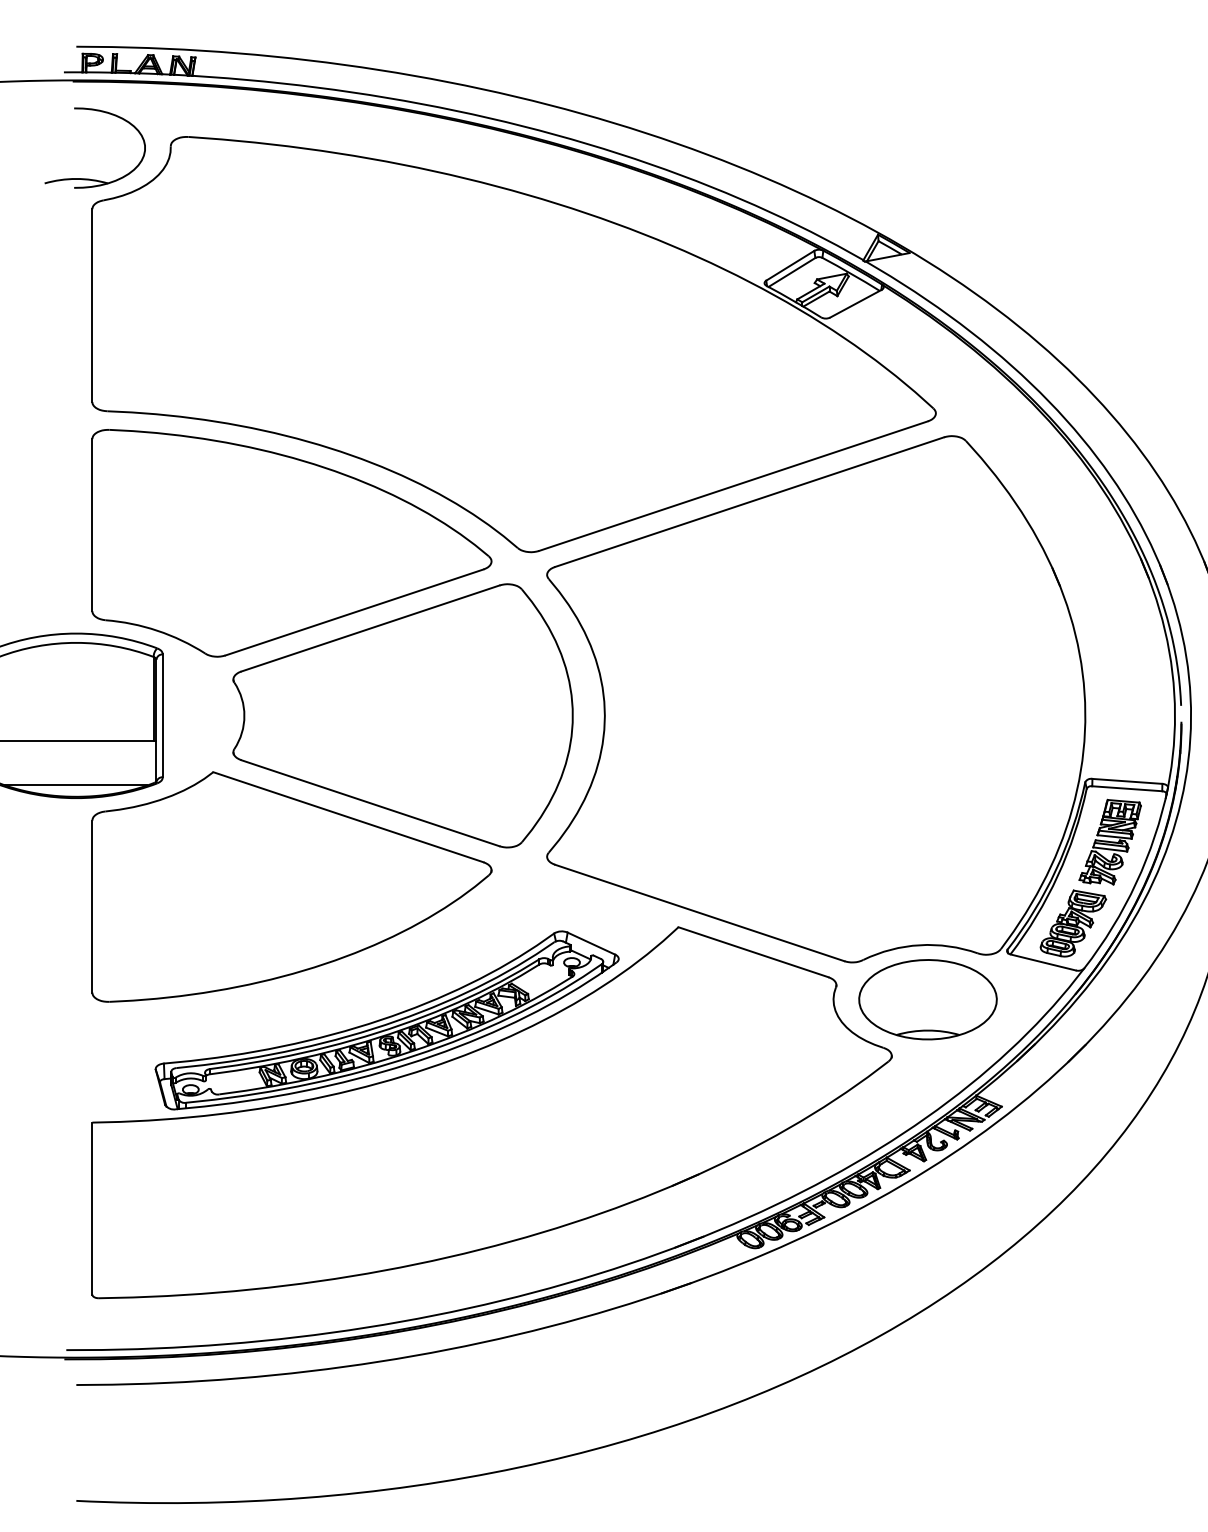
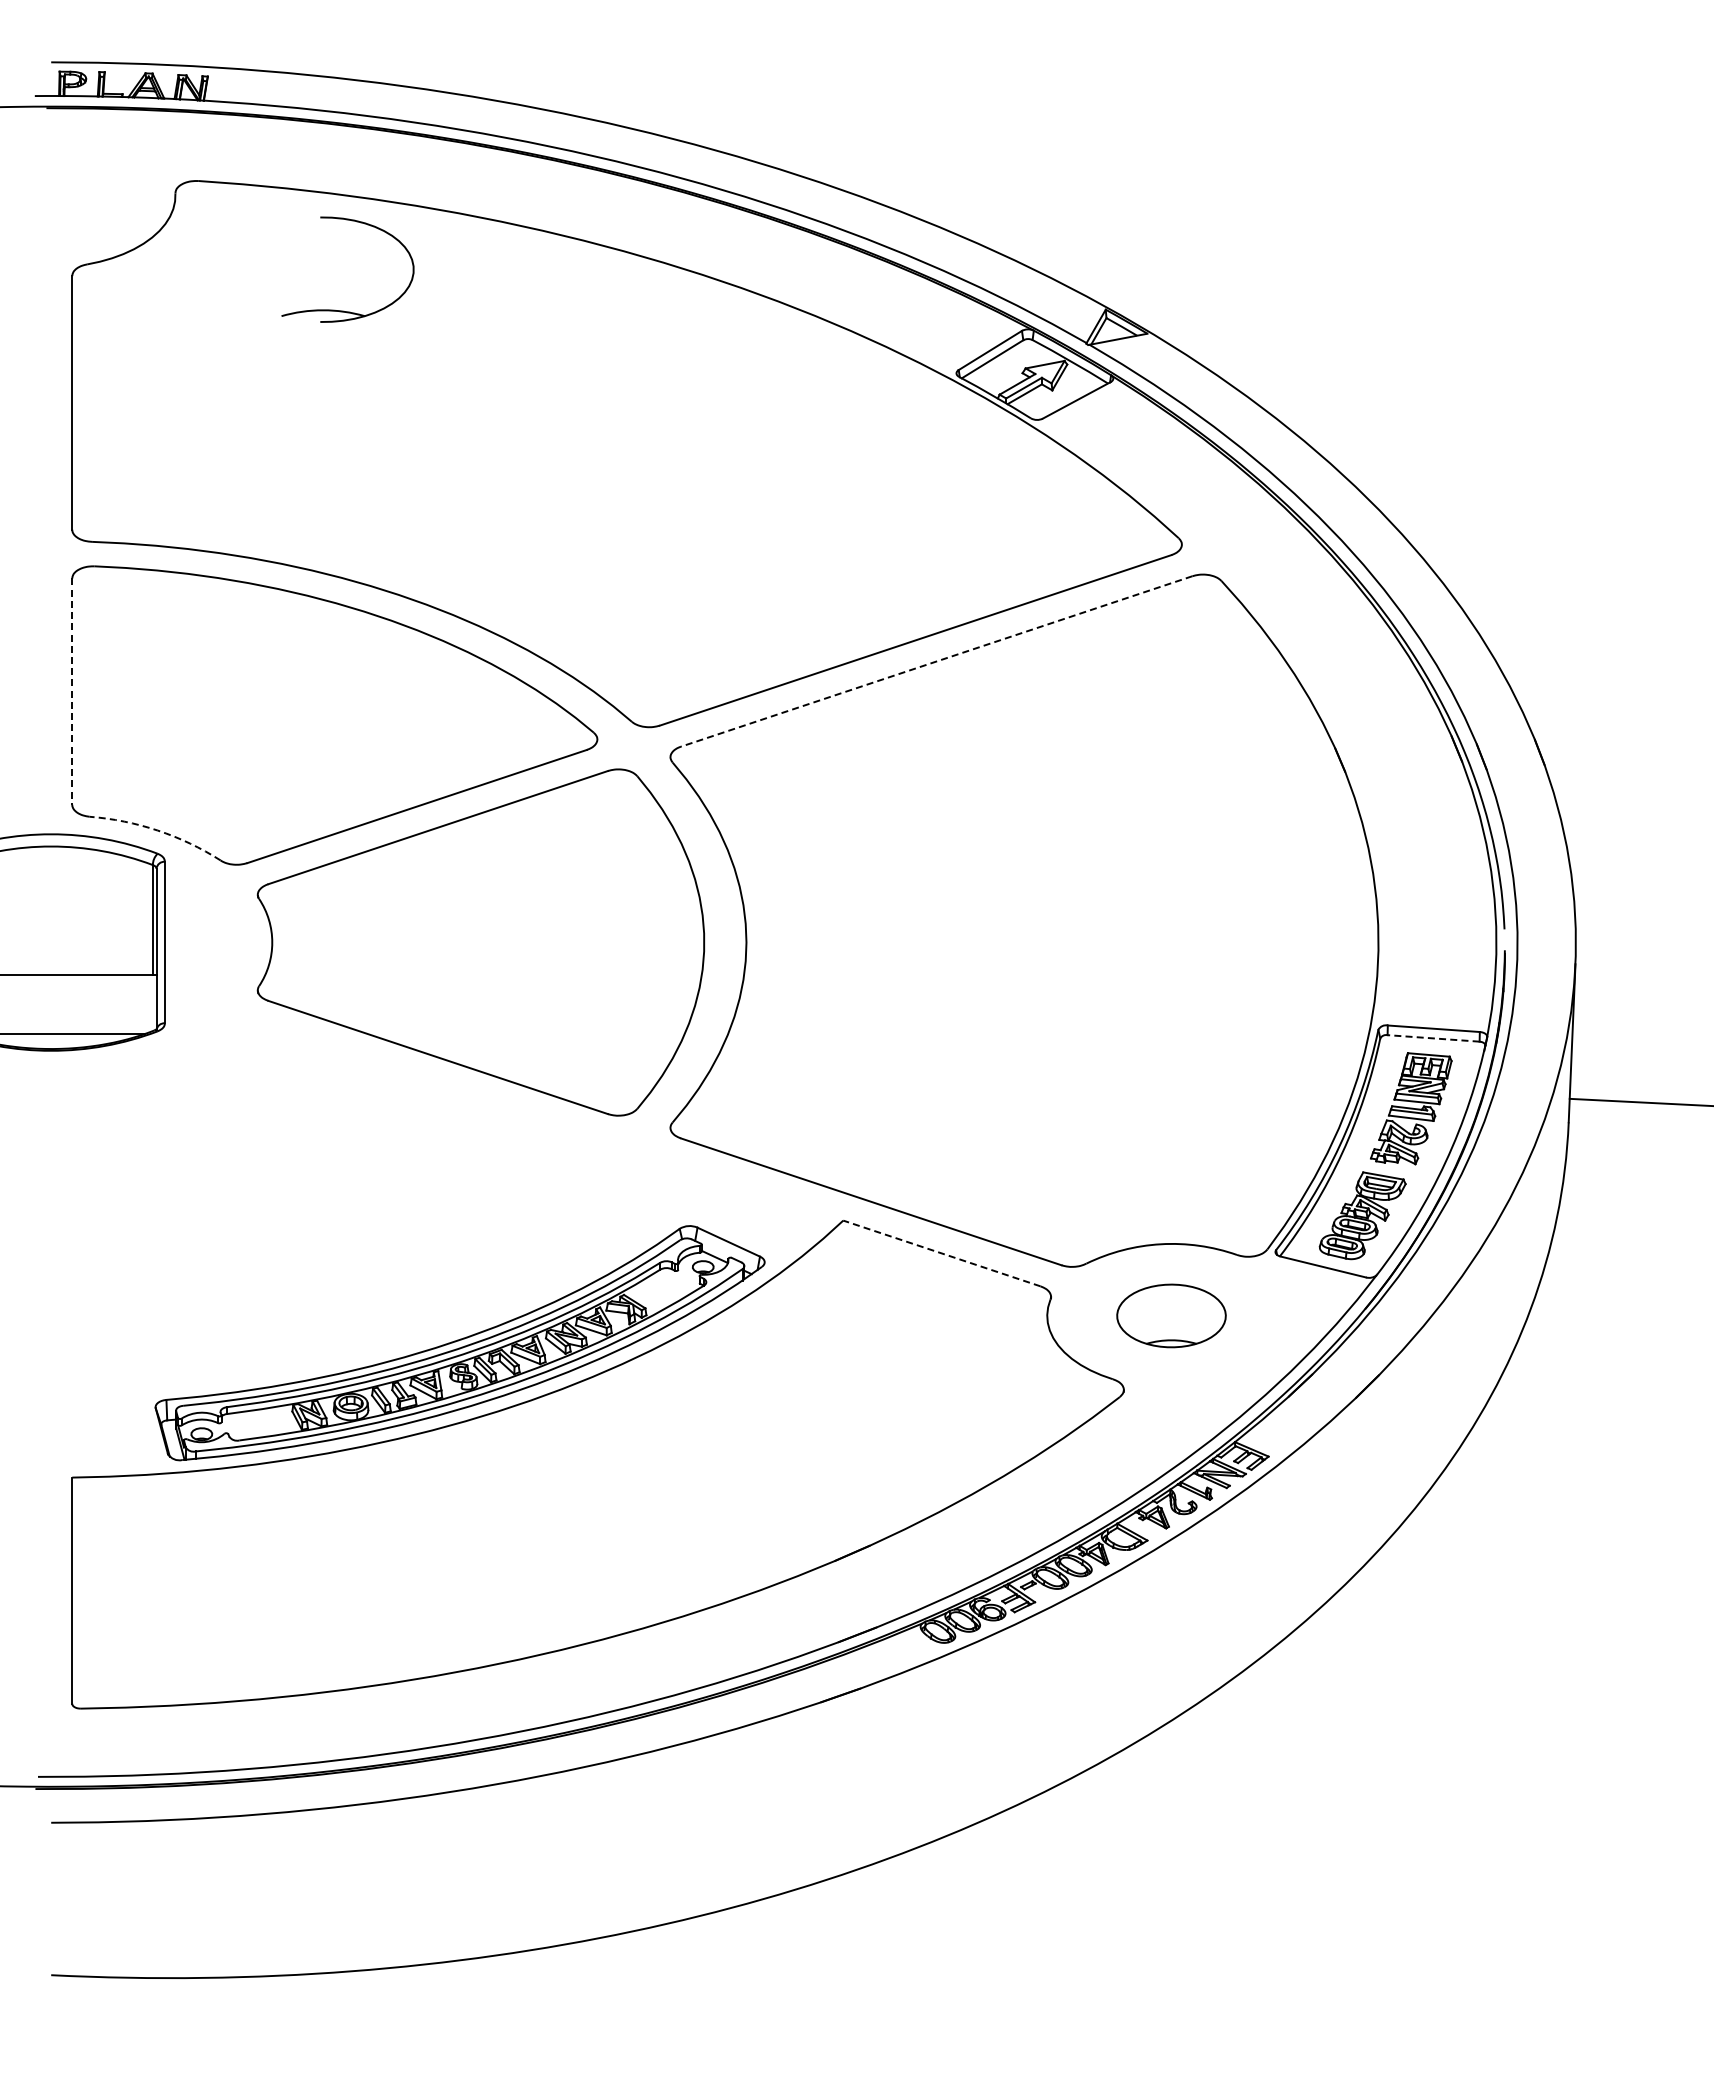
part: (91, 179) -> (343, 310), moved
line: (749, 502) -> (936, 661), solid -> dashed
line: (92, 525) -> (72, 692), solid -> dashed
arc: (157, 630) -> (157, 830), solid -> dashed
line: (1127, 788) -> (1433, 1038), solid -> dashed
part: (291, 886) -> (334, 1167), removed
line: (753, 952) -> (941, 1253), solid -> dashed
part: (927, 999) -> (1171, 1315), size x0.6

